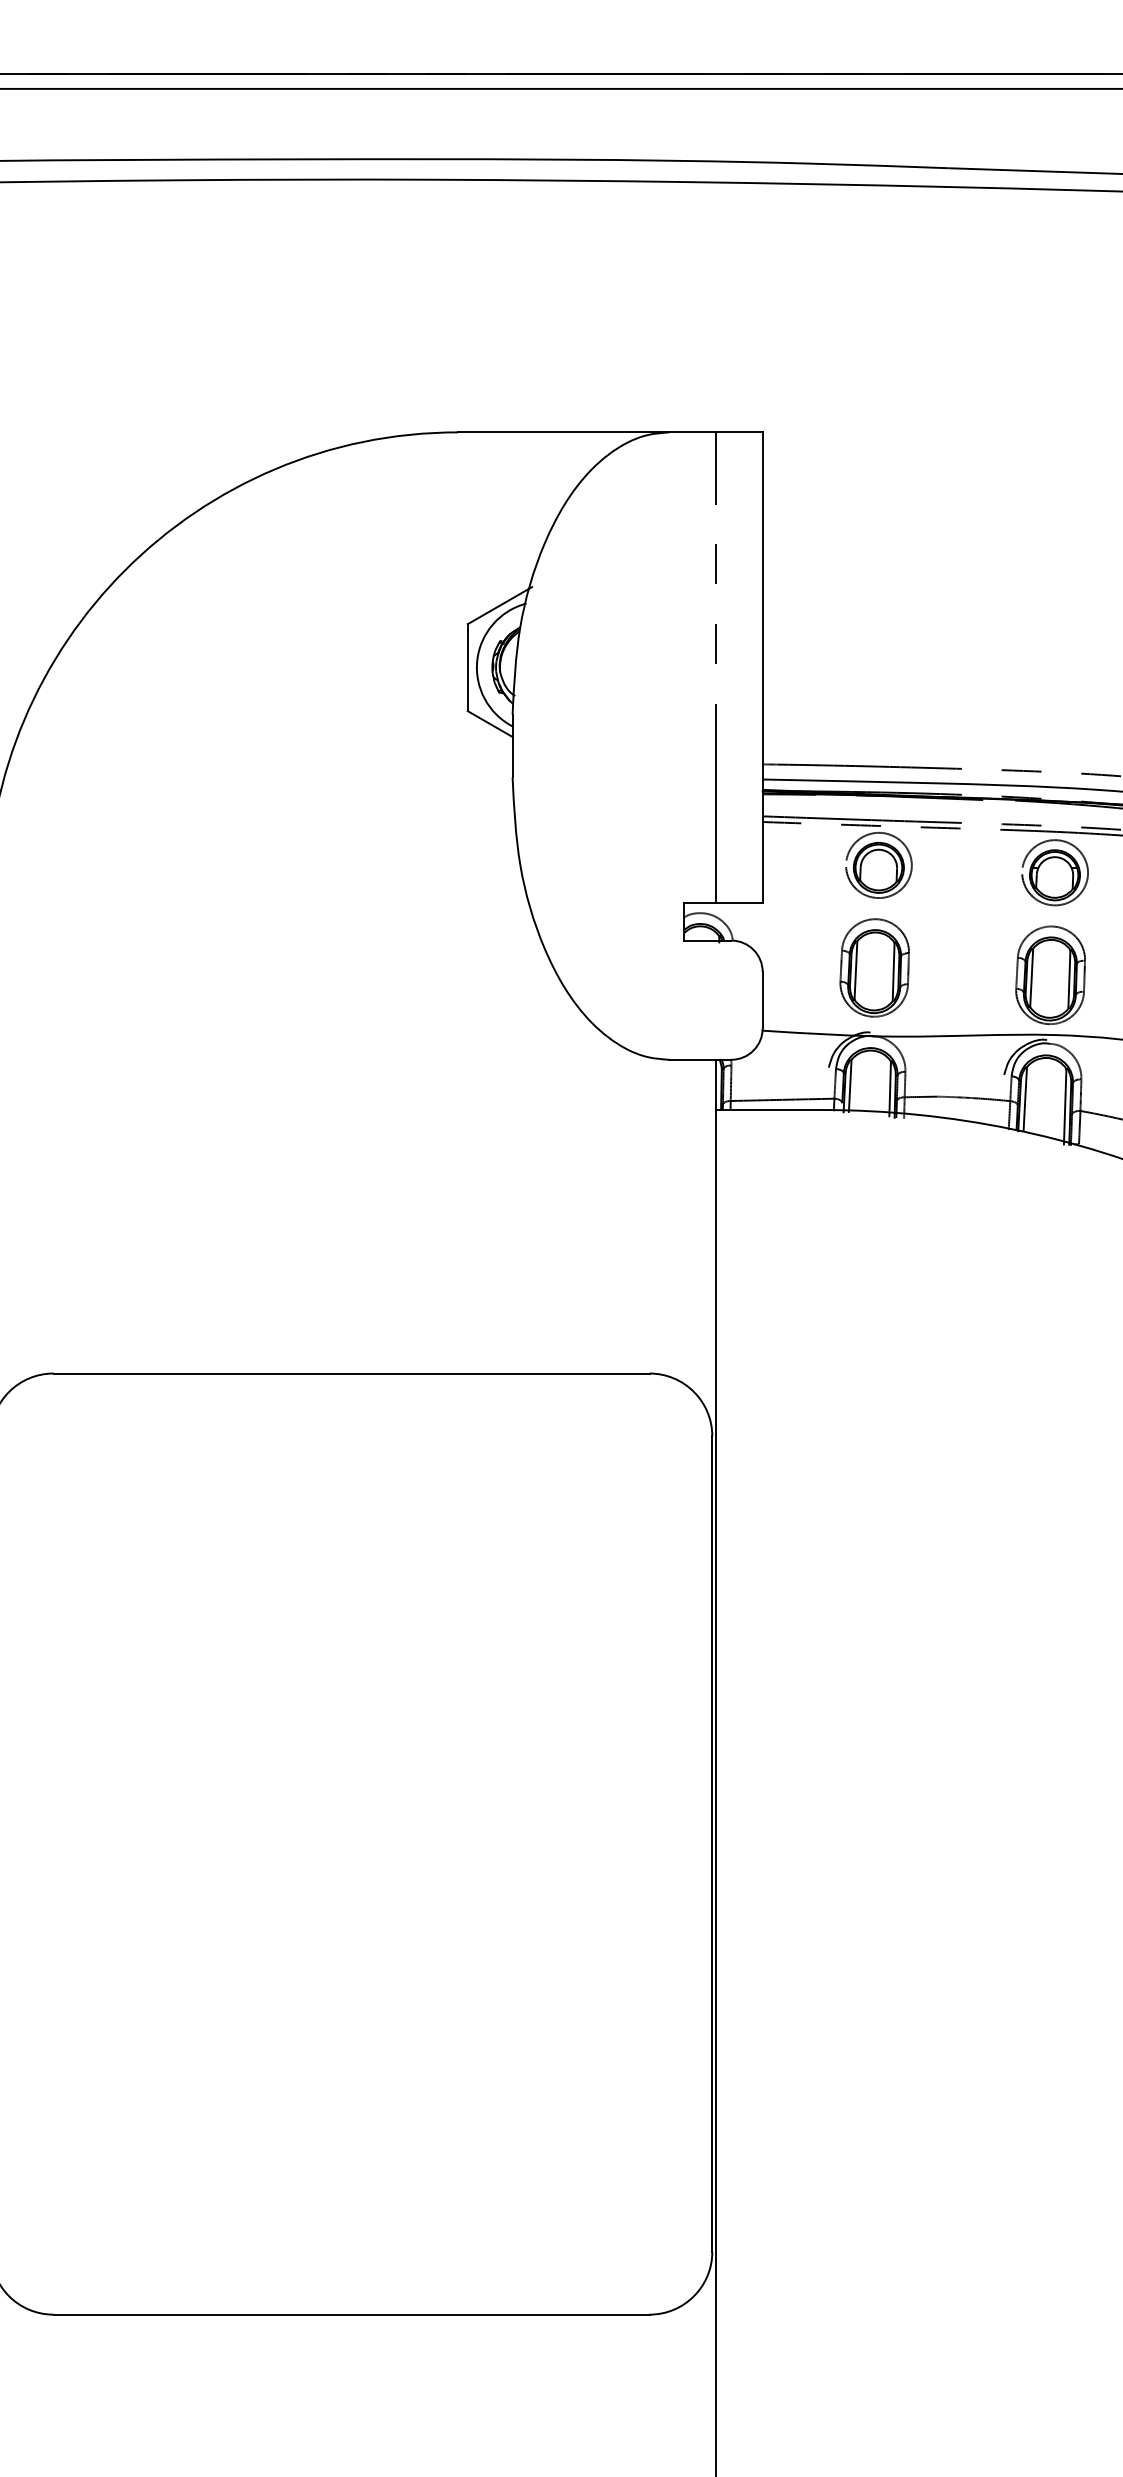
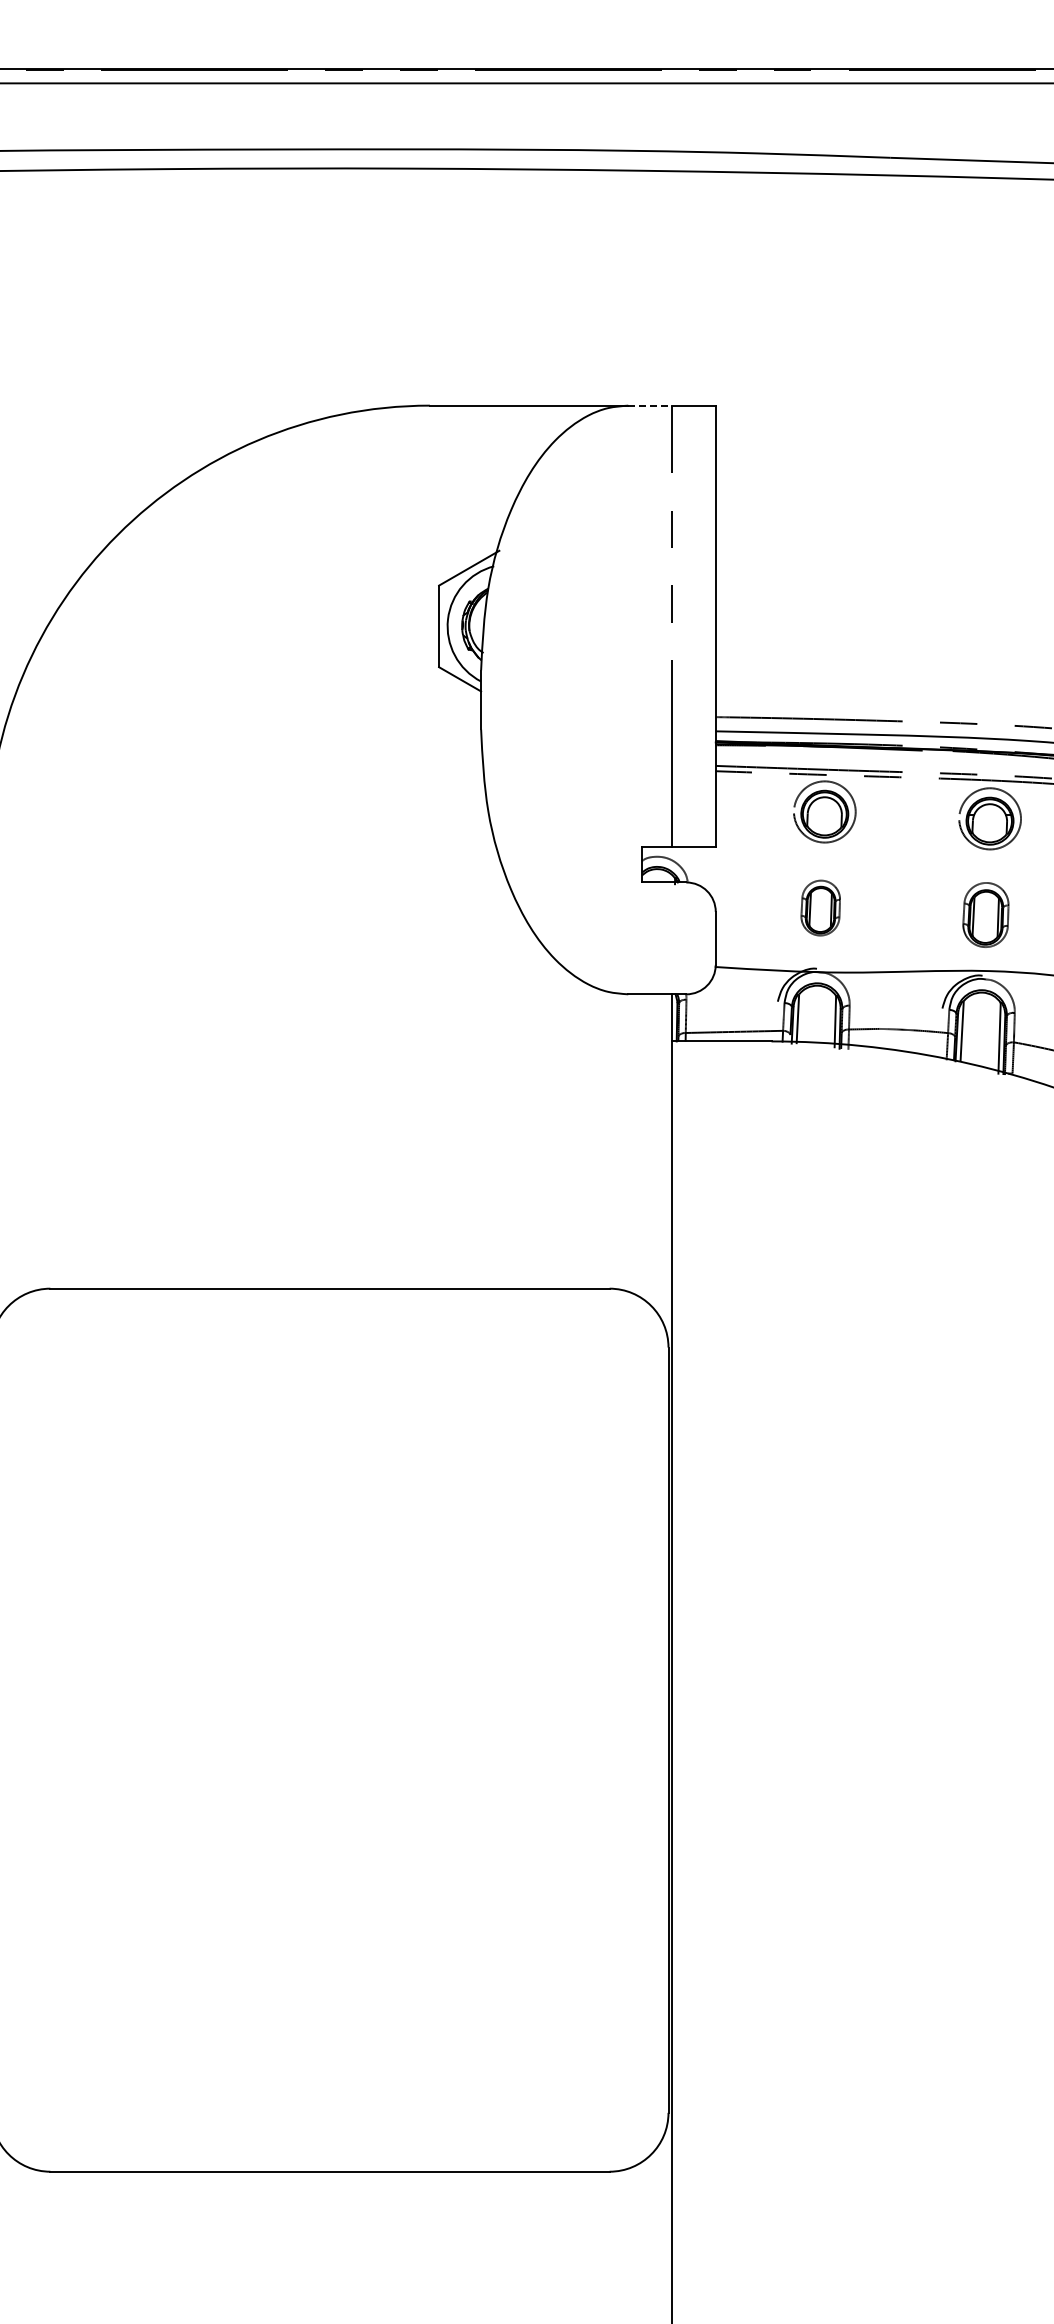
line: (692, 432) -> (649, 405), solid -> dashed
part: (874, 967) -> (820, 907), size x0.6
part: (1050, 974) -> (985, 914), size x0.7

